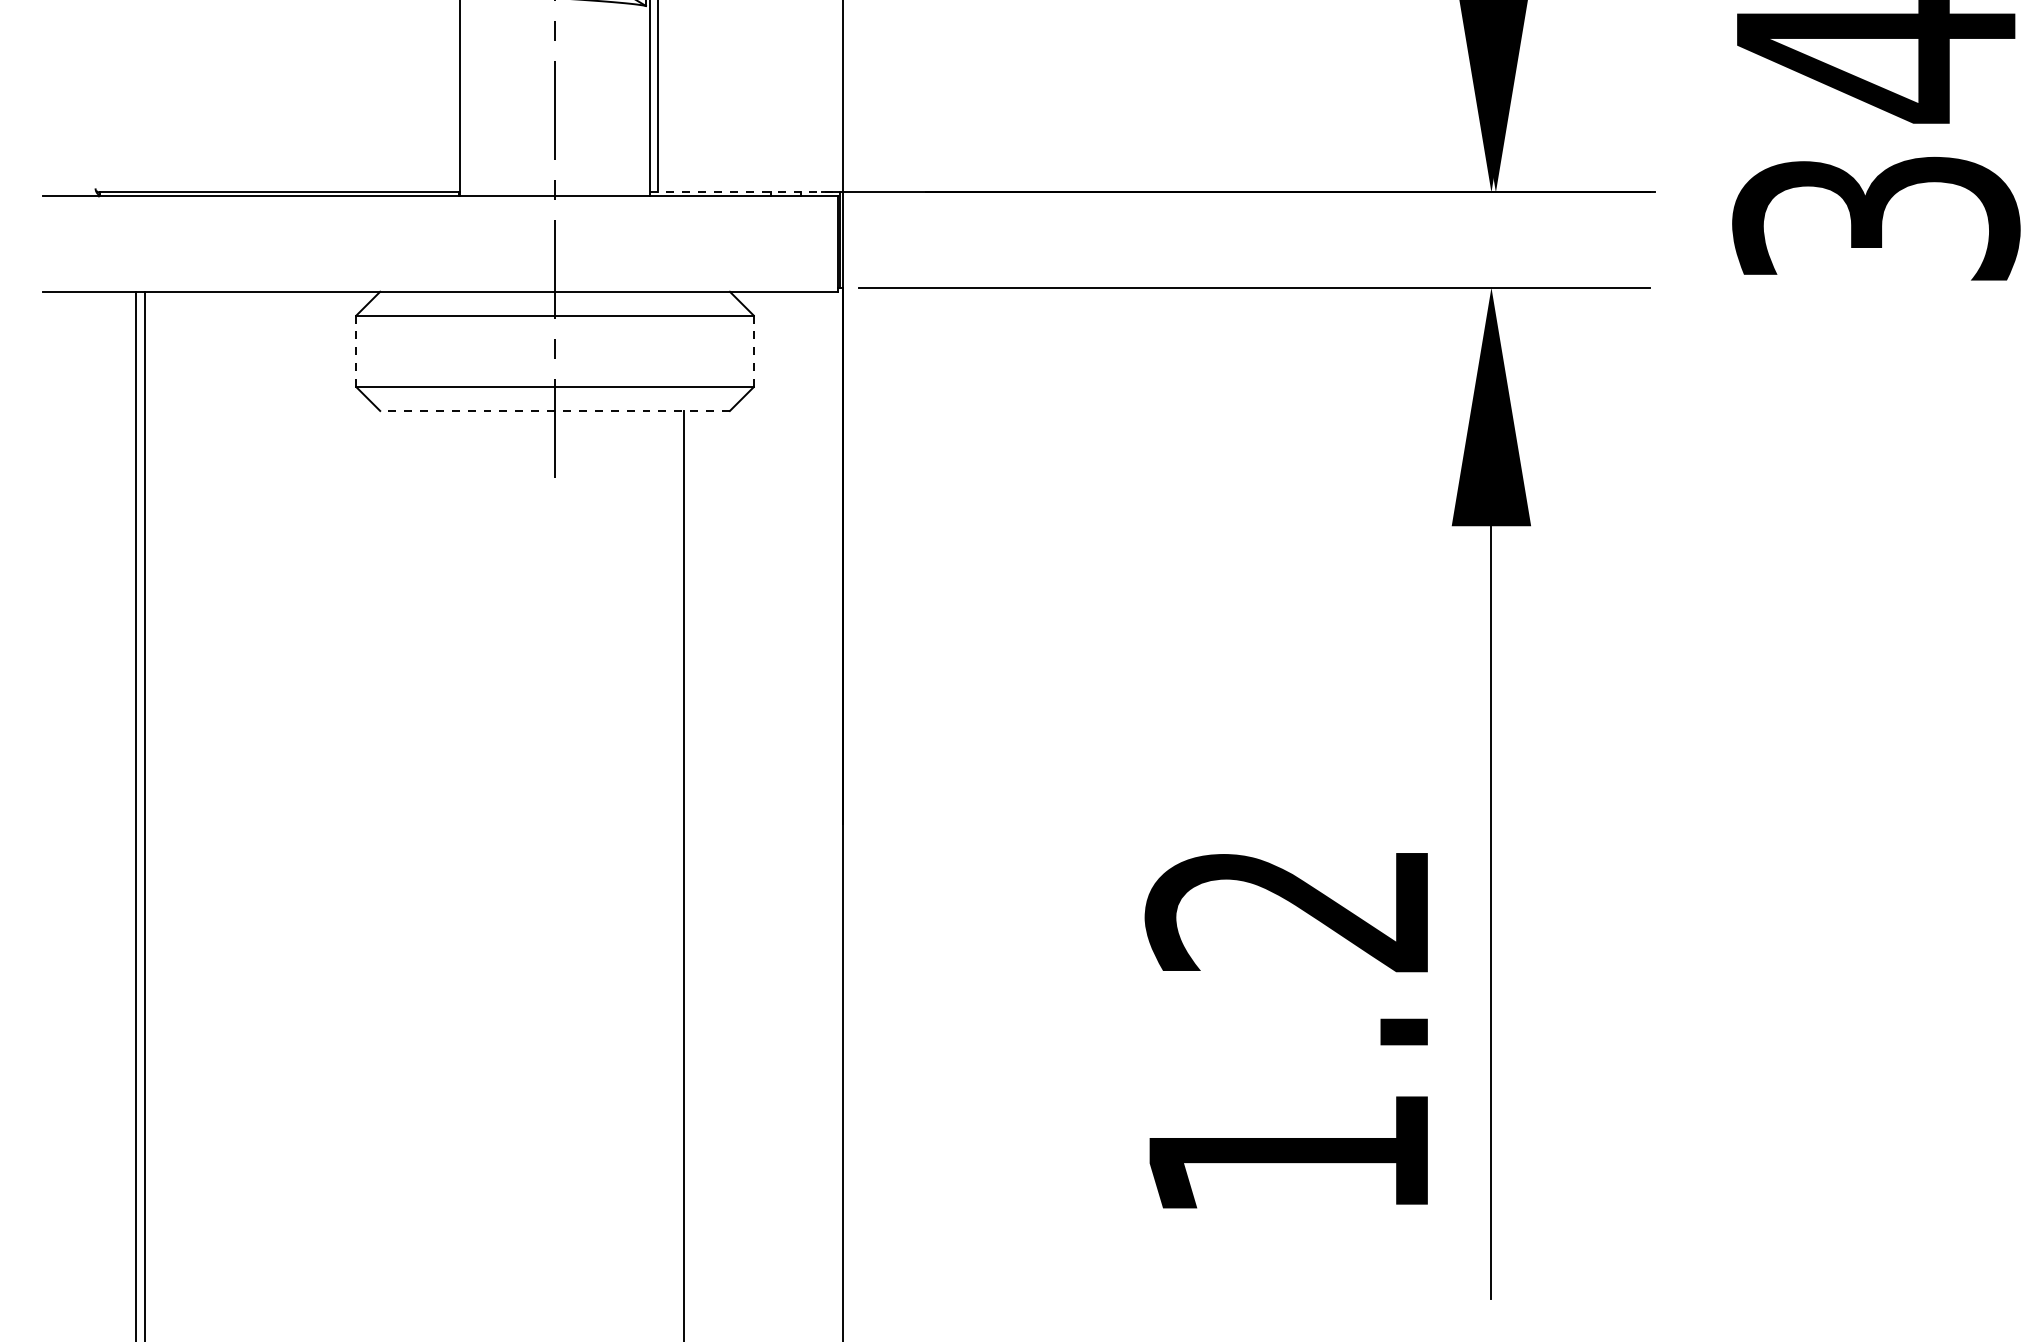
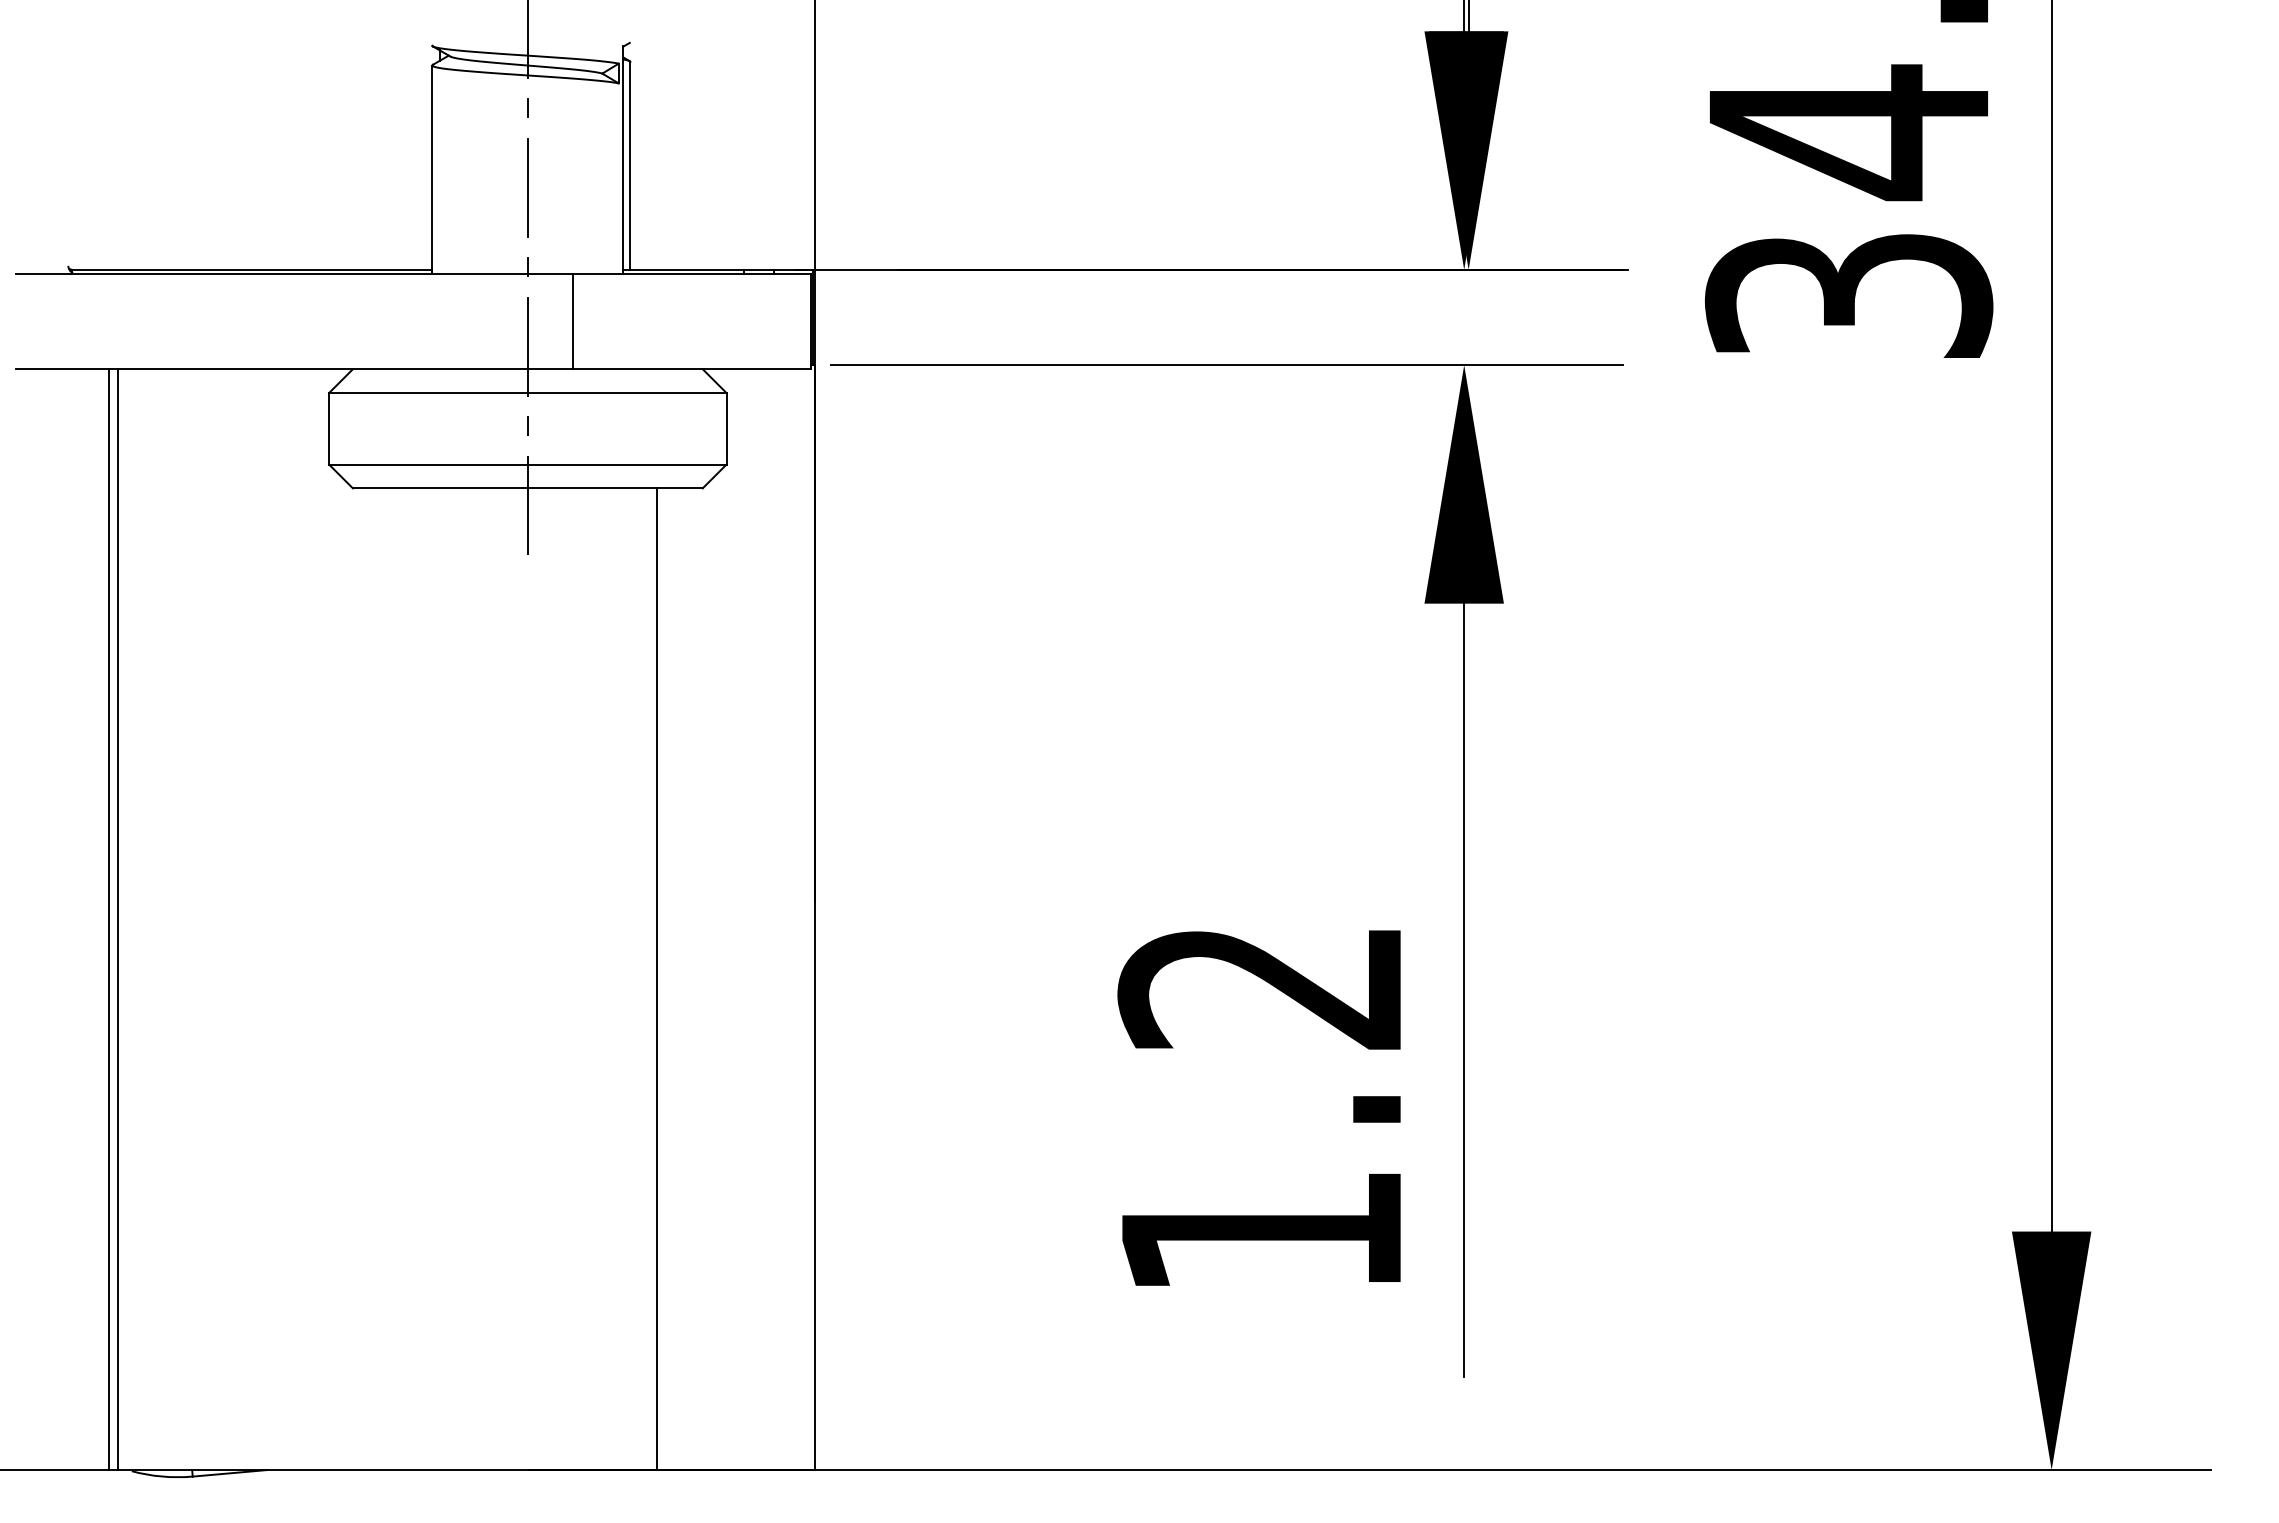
line: (745, 192) -> (718, 269), dashed -> solid
line: (599, 244) -> (572, 321), added
line: (356, 351) -> (329, 428), dashed -> solid
line: (753, 351) -> (726, 428), dashed -> solid
line: (554, 411) -> (527, 488), dashed -> solid

